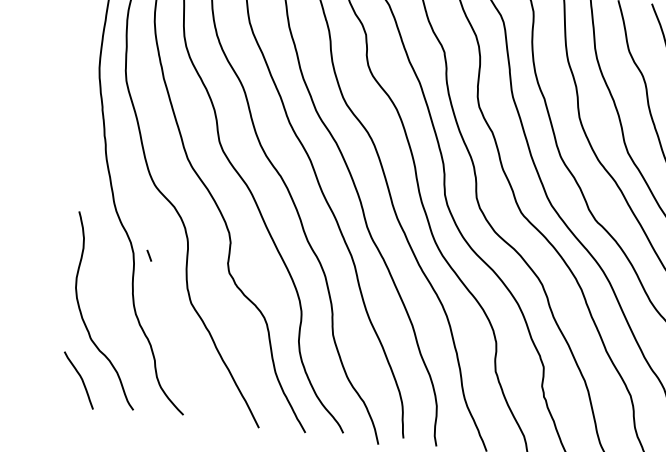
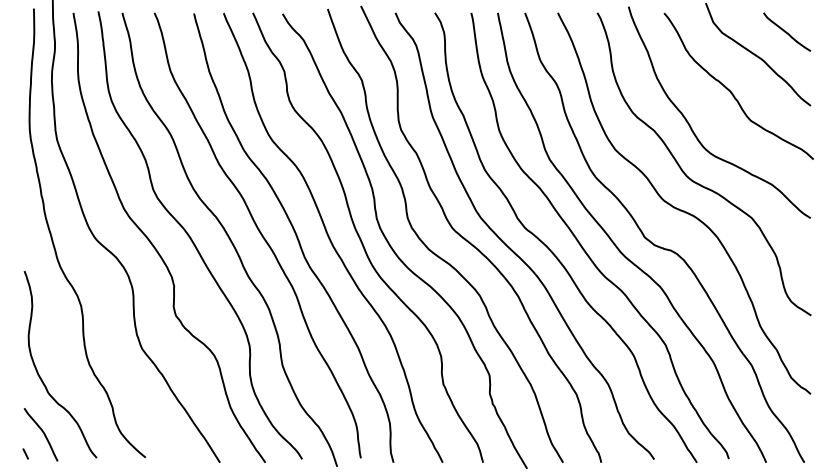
line: (149, 255) -> (25, 453), moved

